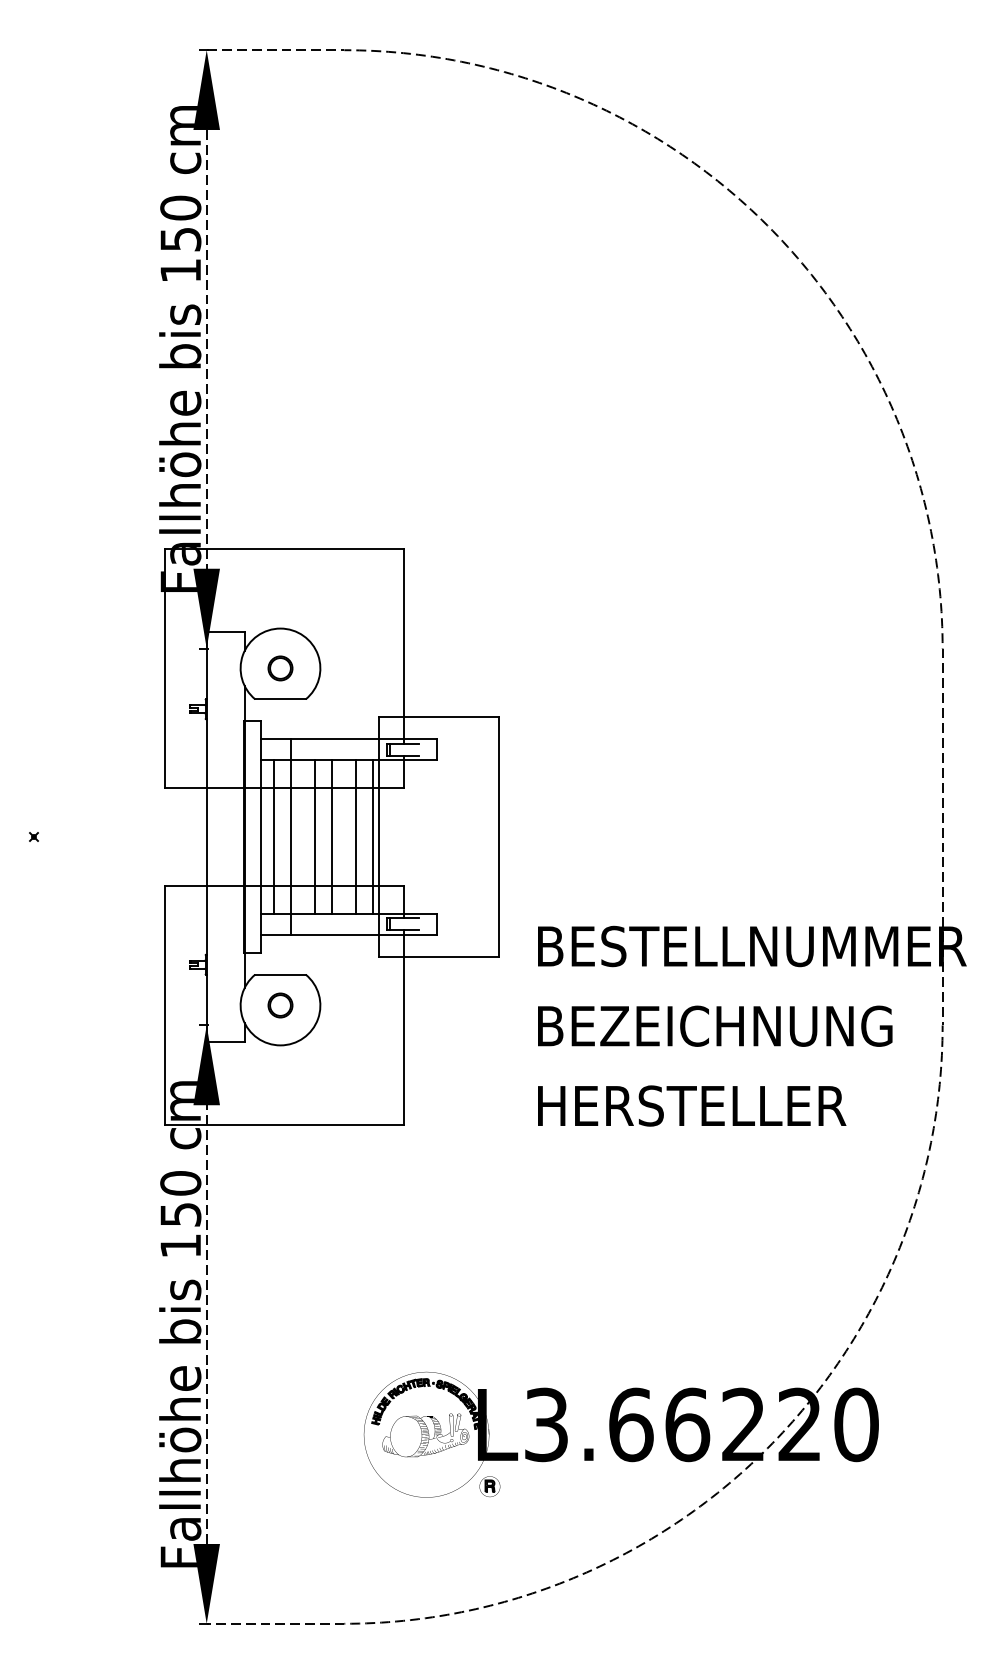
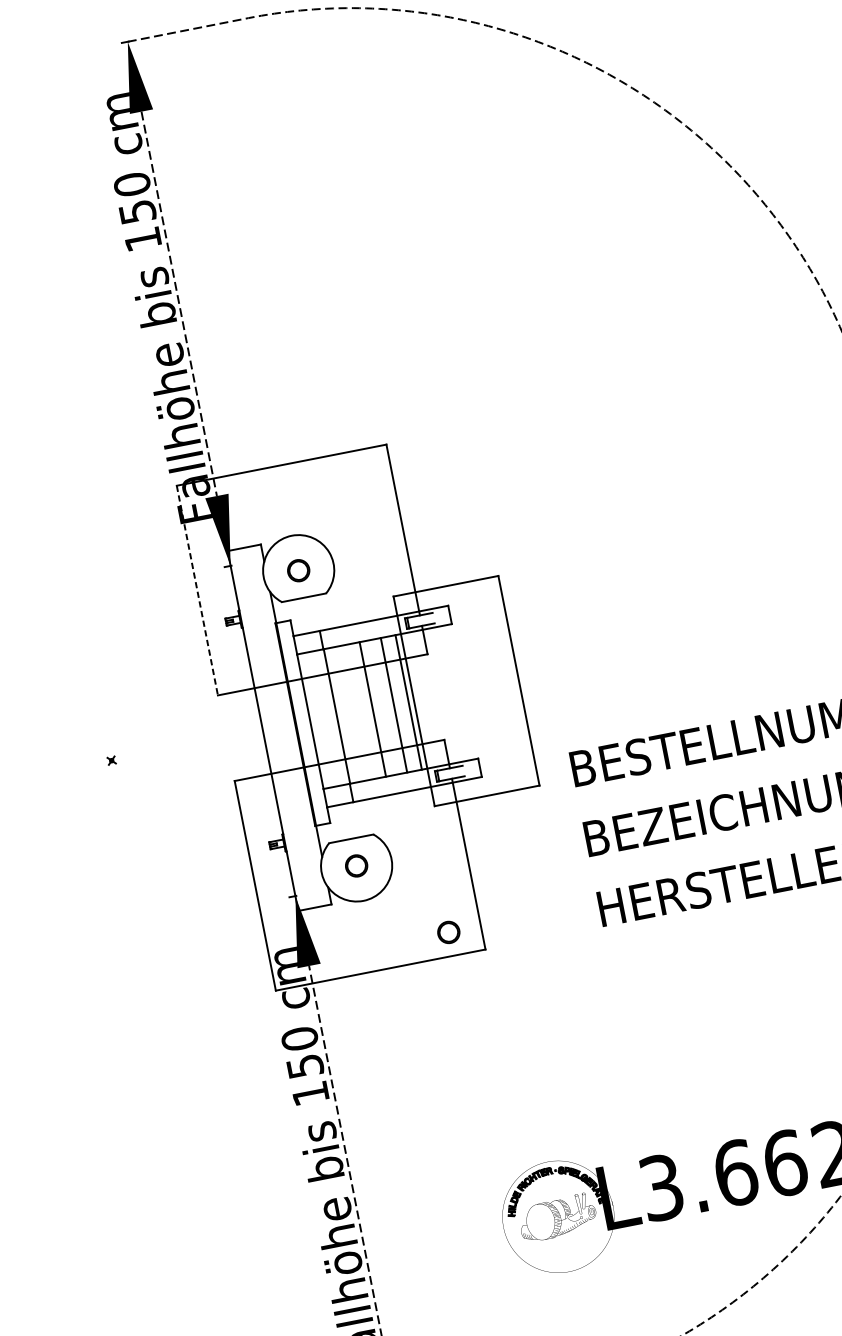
line: (164, 668) -> (197, 590), solid -> dashed
line: (274, 836) -> (322, 718), removed
line: (315, 836) -> (358, 711), removed
circle: (367, 1098) -> (448, 932), added
part: (489, 1486) -> (622, 1251), removed

